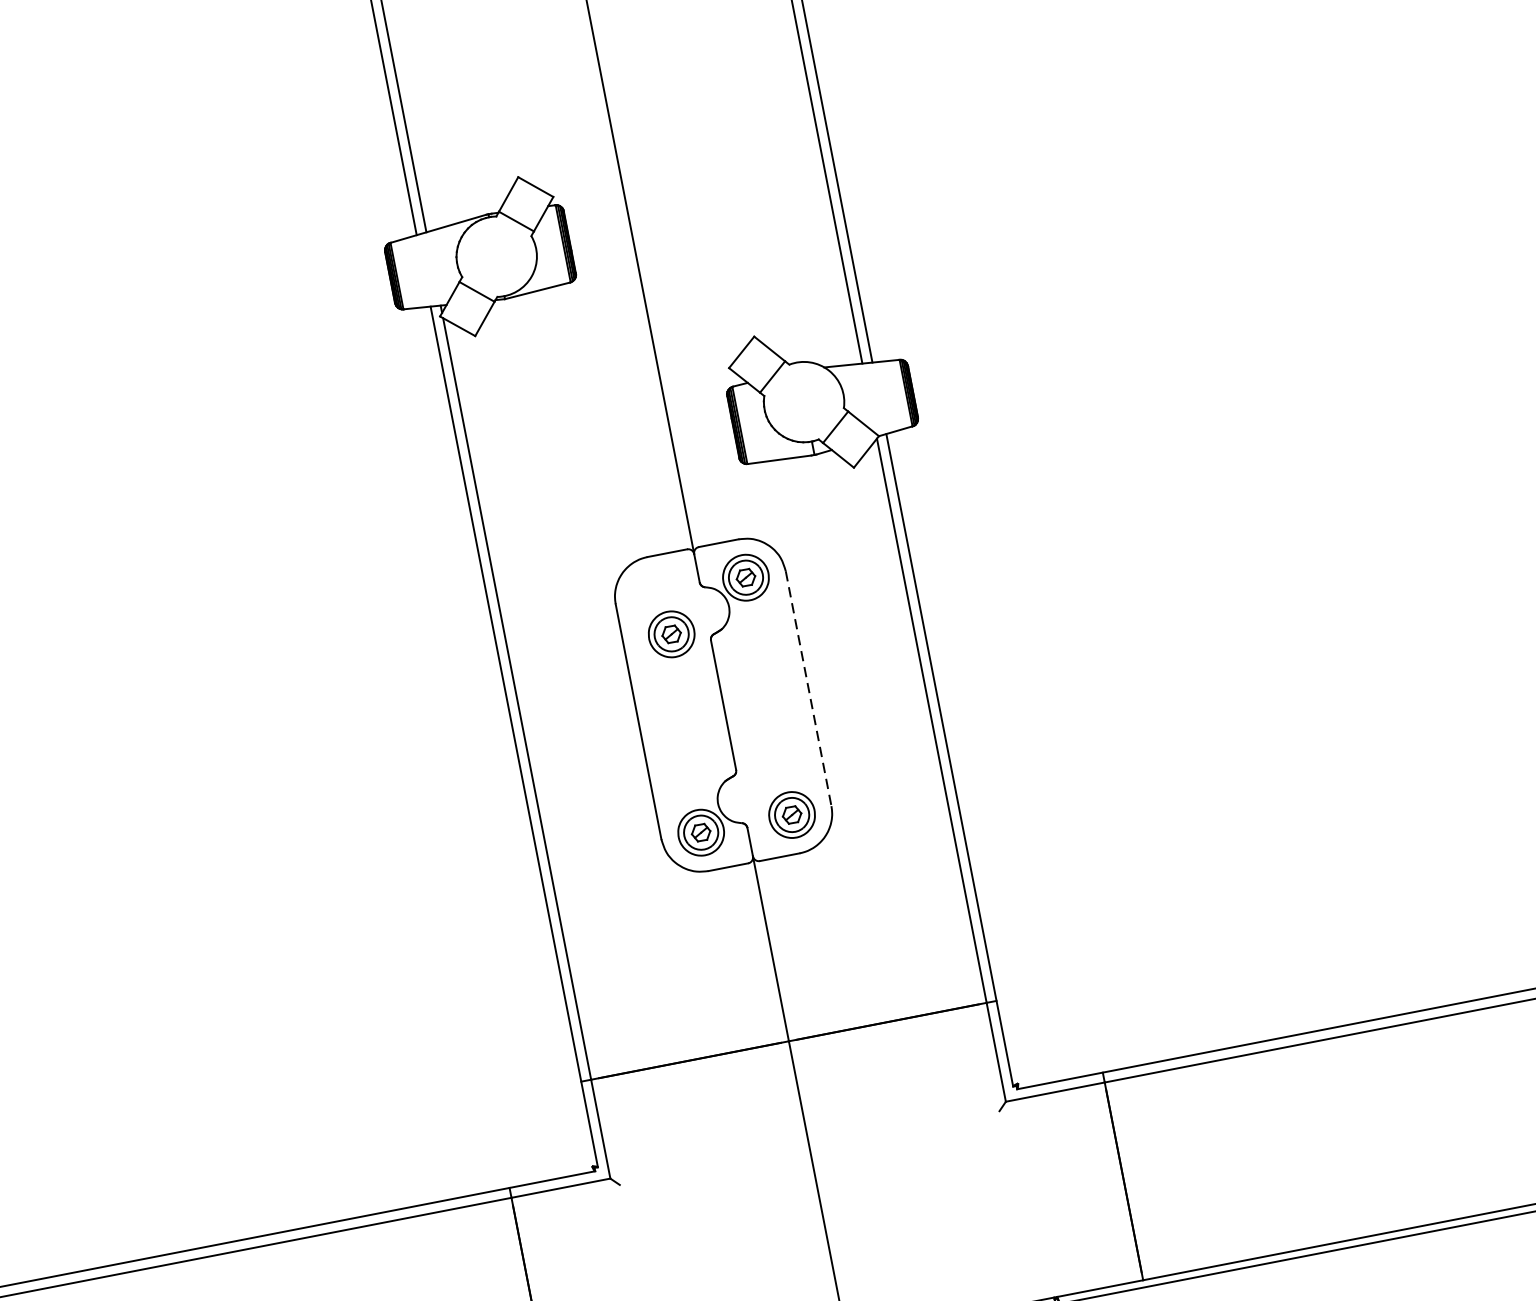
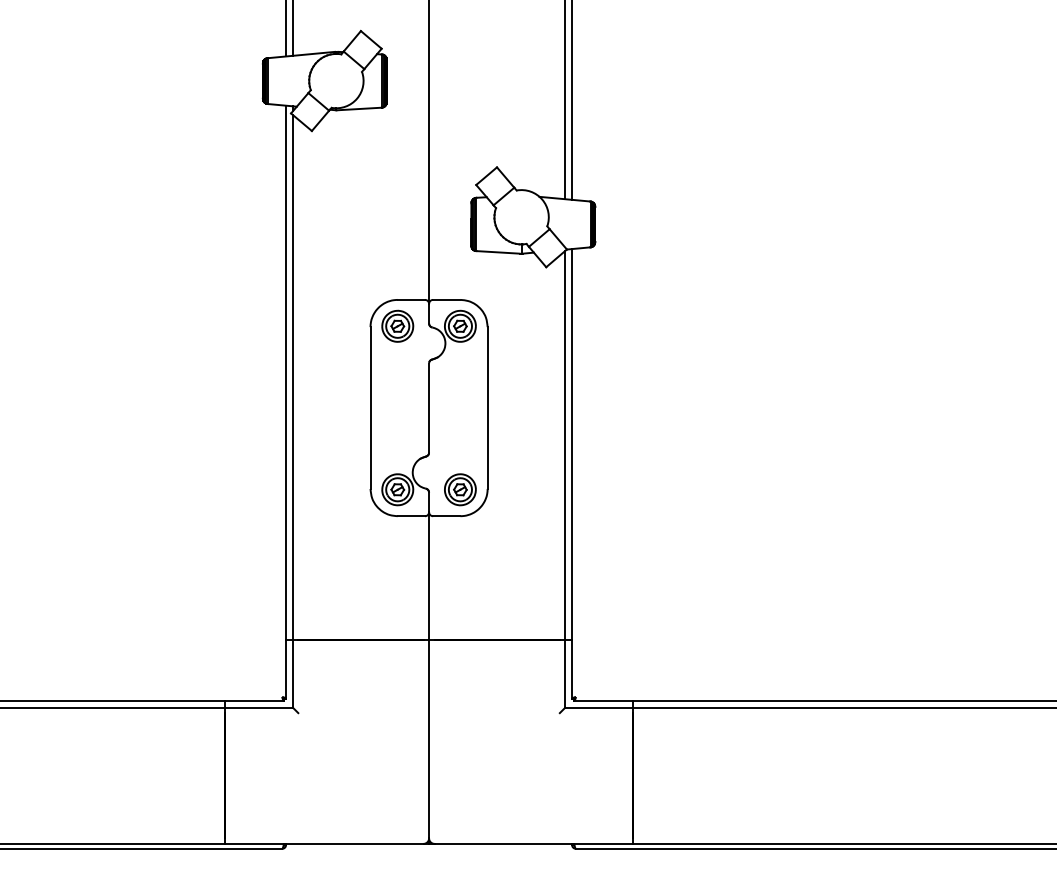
part: (671, 633) -> (397, 325), moved
line: (808, 689) -> (487, 408), dashed -> solid

